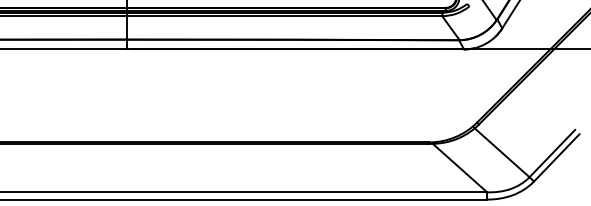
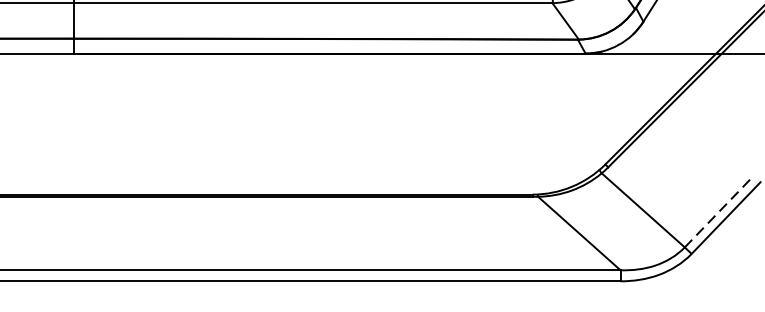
line: (552, 153) -> (719, 211), solid -> dashed

